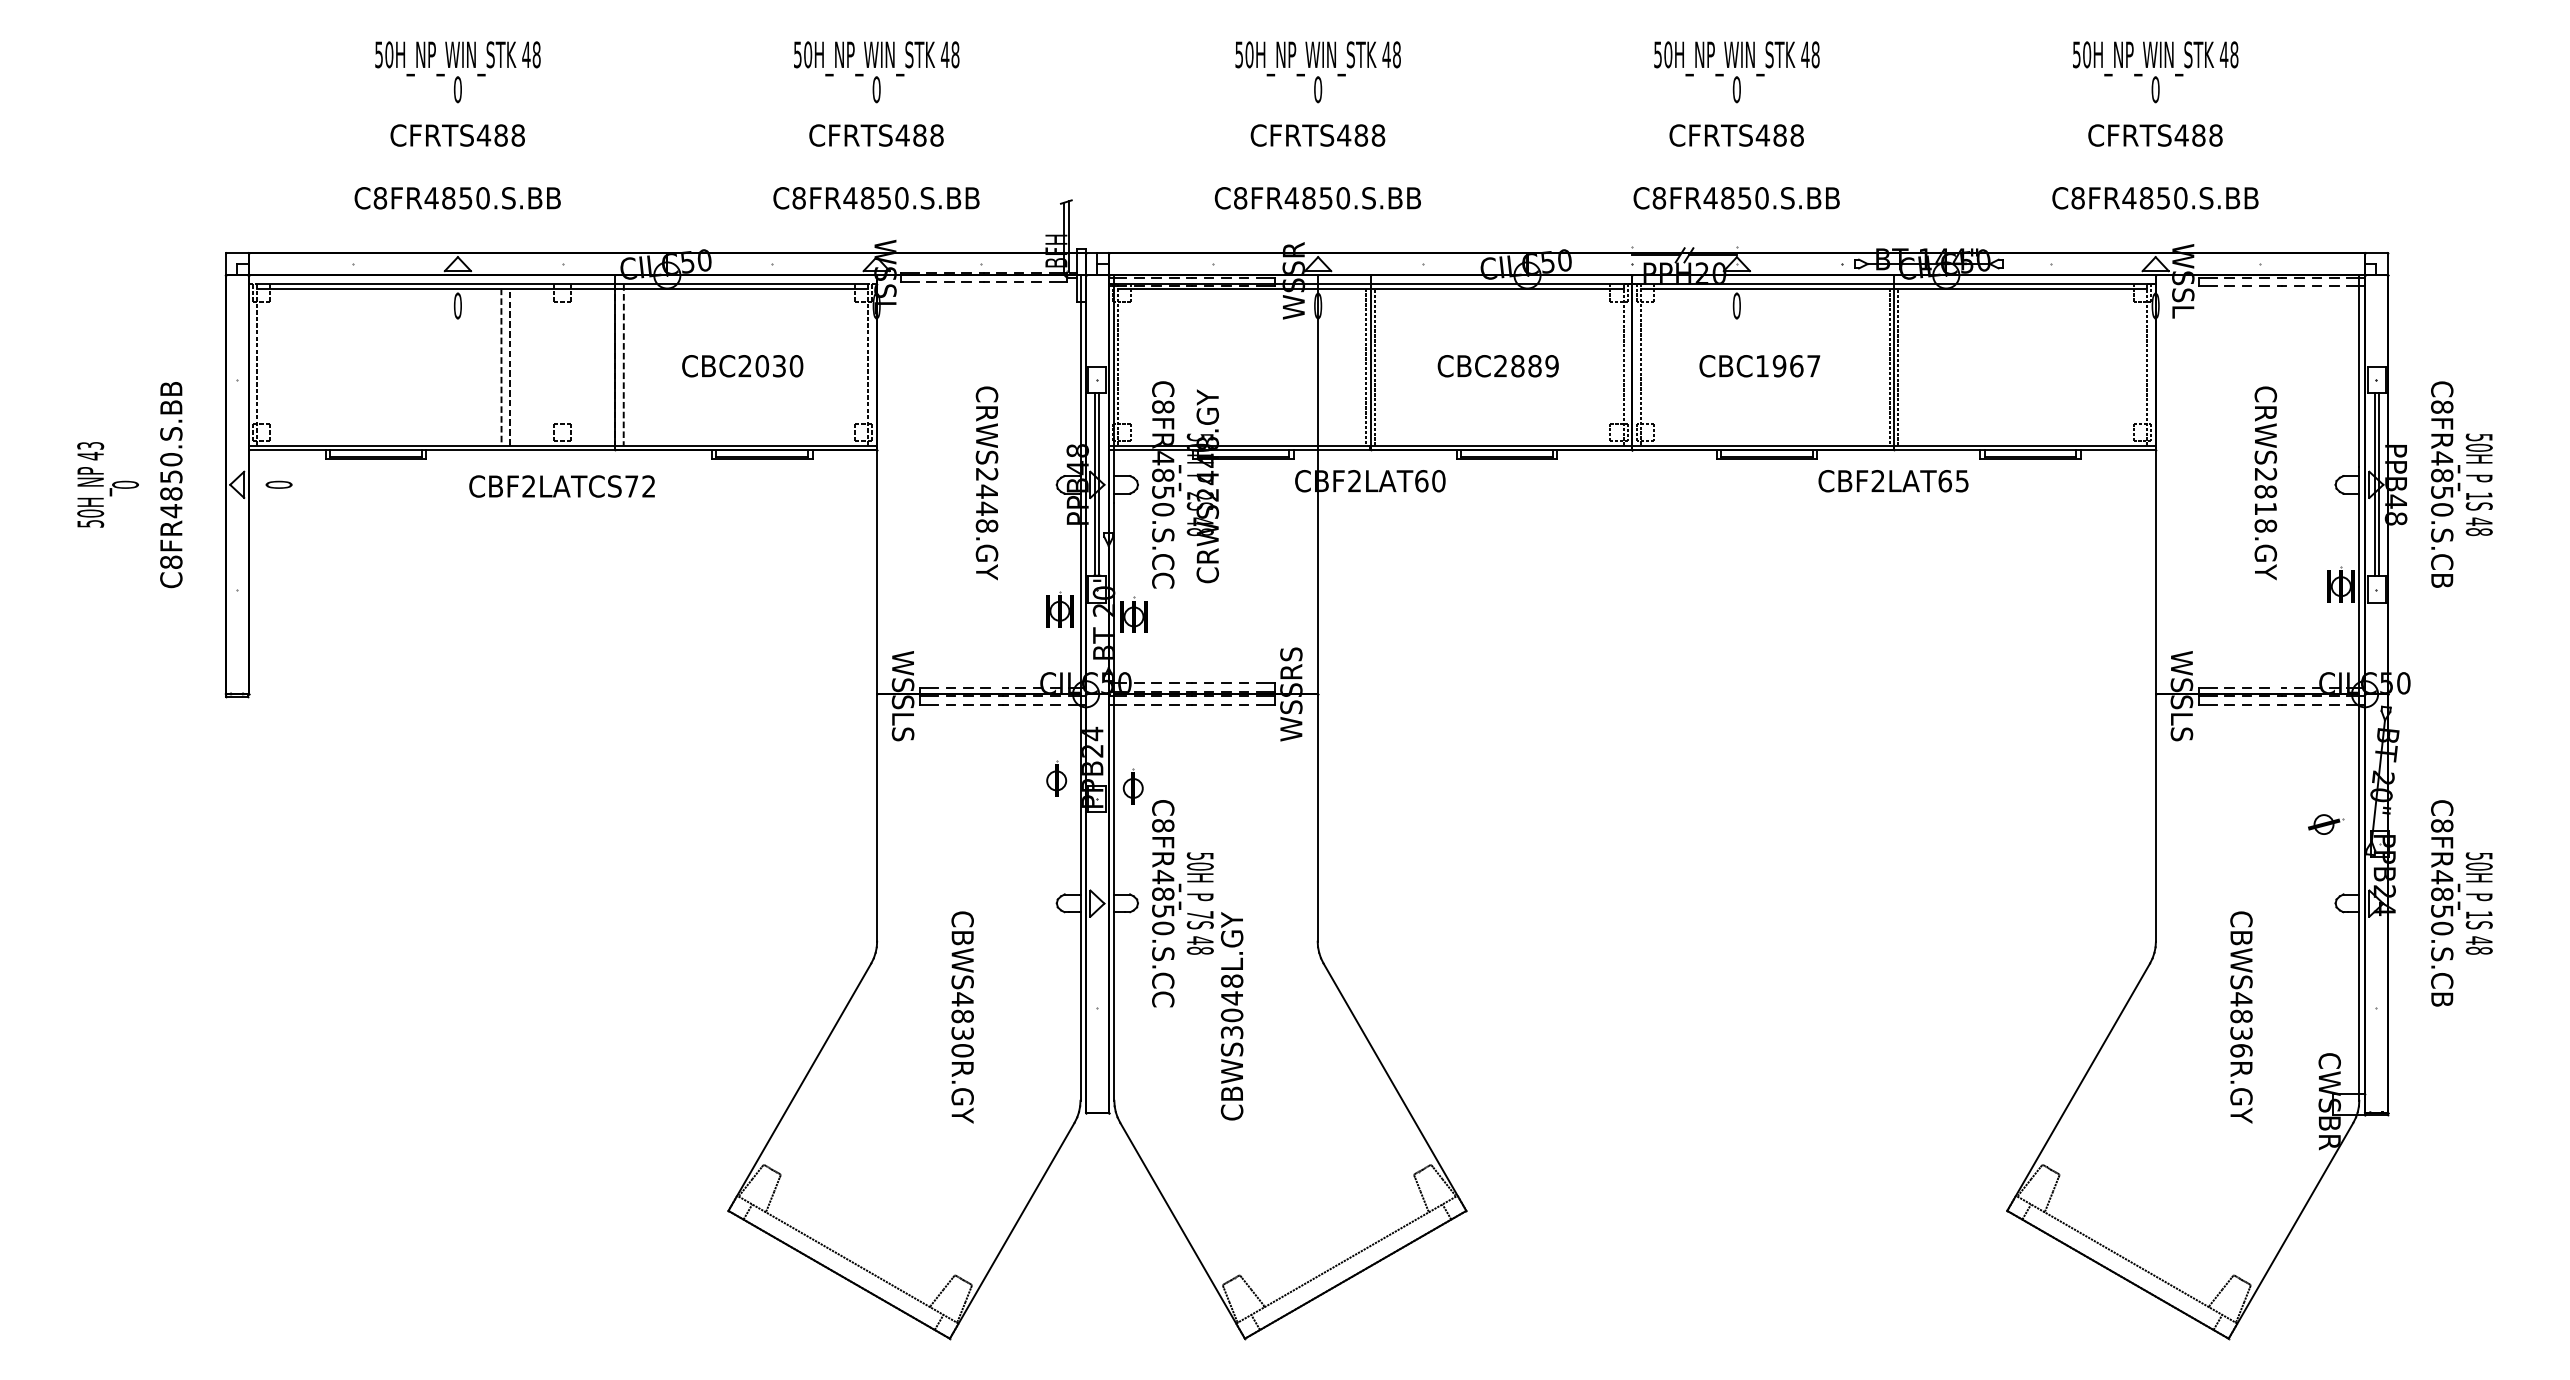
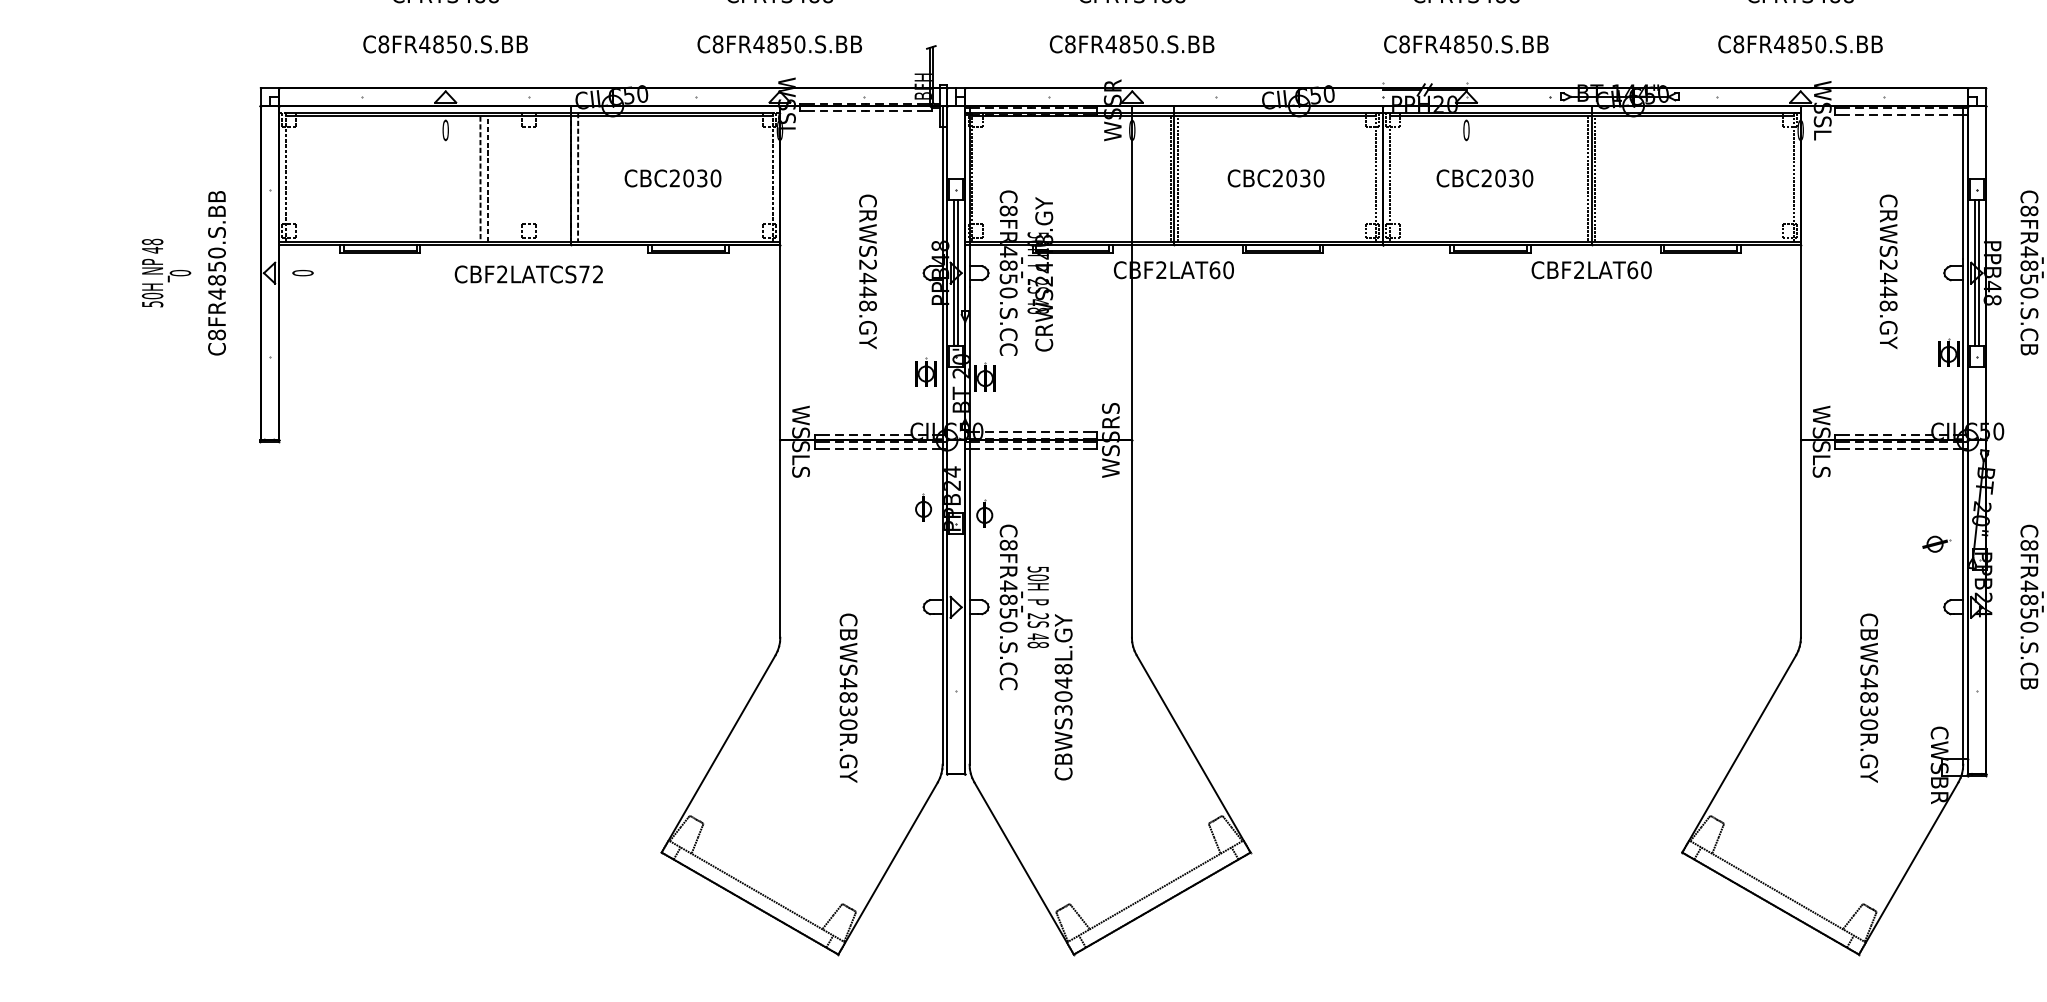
text: (1534, 366) -> (1304, 178), CBC2889 -> CBC2030
text: (1788, 366) -> (1507, 178), CBC1967 -> CBC2030
text: (90, 445) -> (152, 241), 43 -> 48
text: (1962, 481) -> (1646, 270), CBF2LAT65 -> CBF2LAT60
text: (2265, 499) -> (1888, 284), CRWS2818.GY -> CRWS2448.GY
text: (1200, 914) -> (1038, 616), 50H_P_7S -> 50H_P_2S
text: (2241, 1050) -> (1869, 724), CBWS4836R.GY -> CBWS4830R.GY

